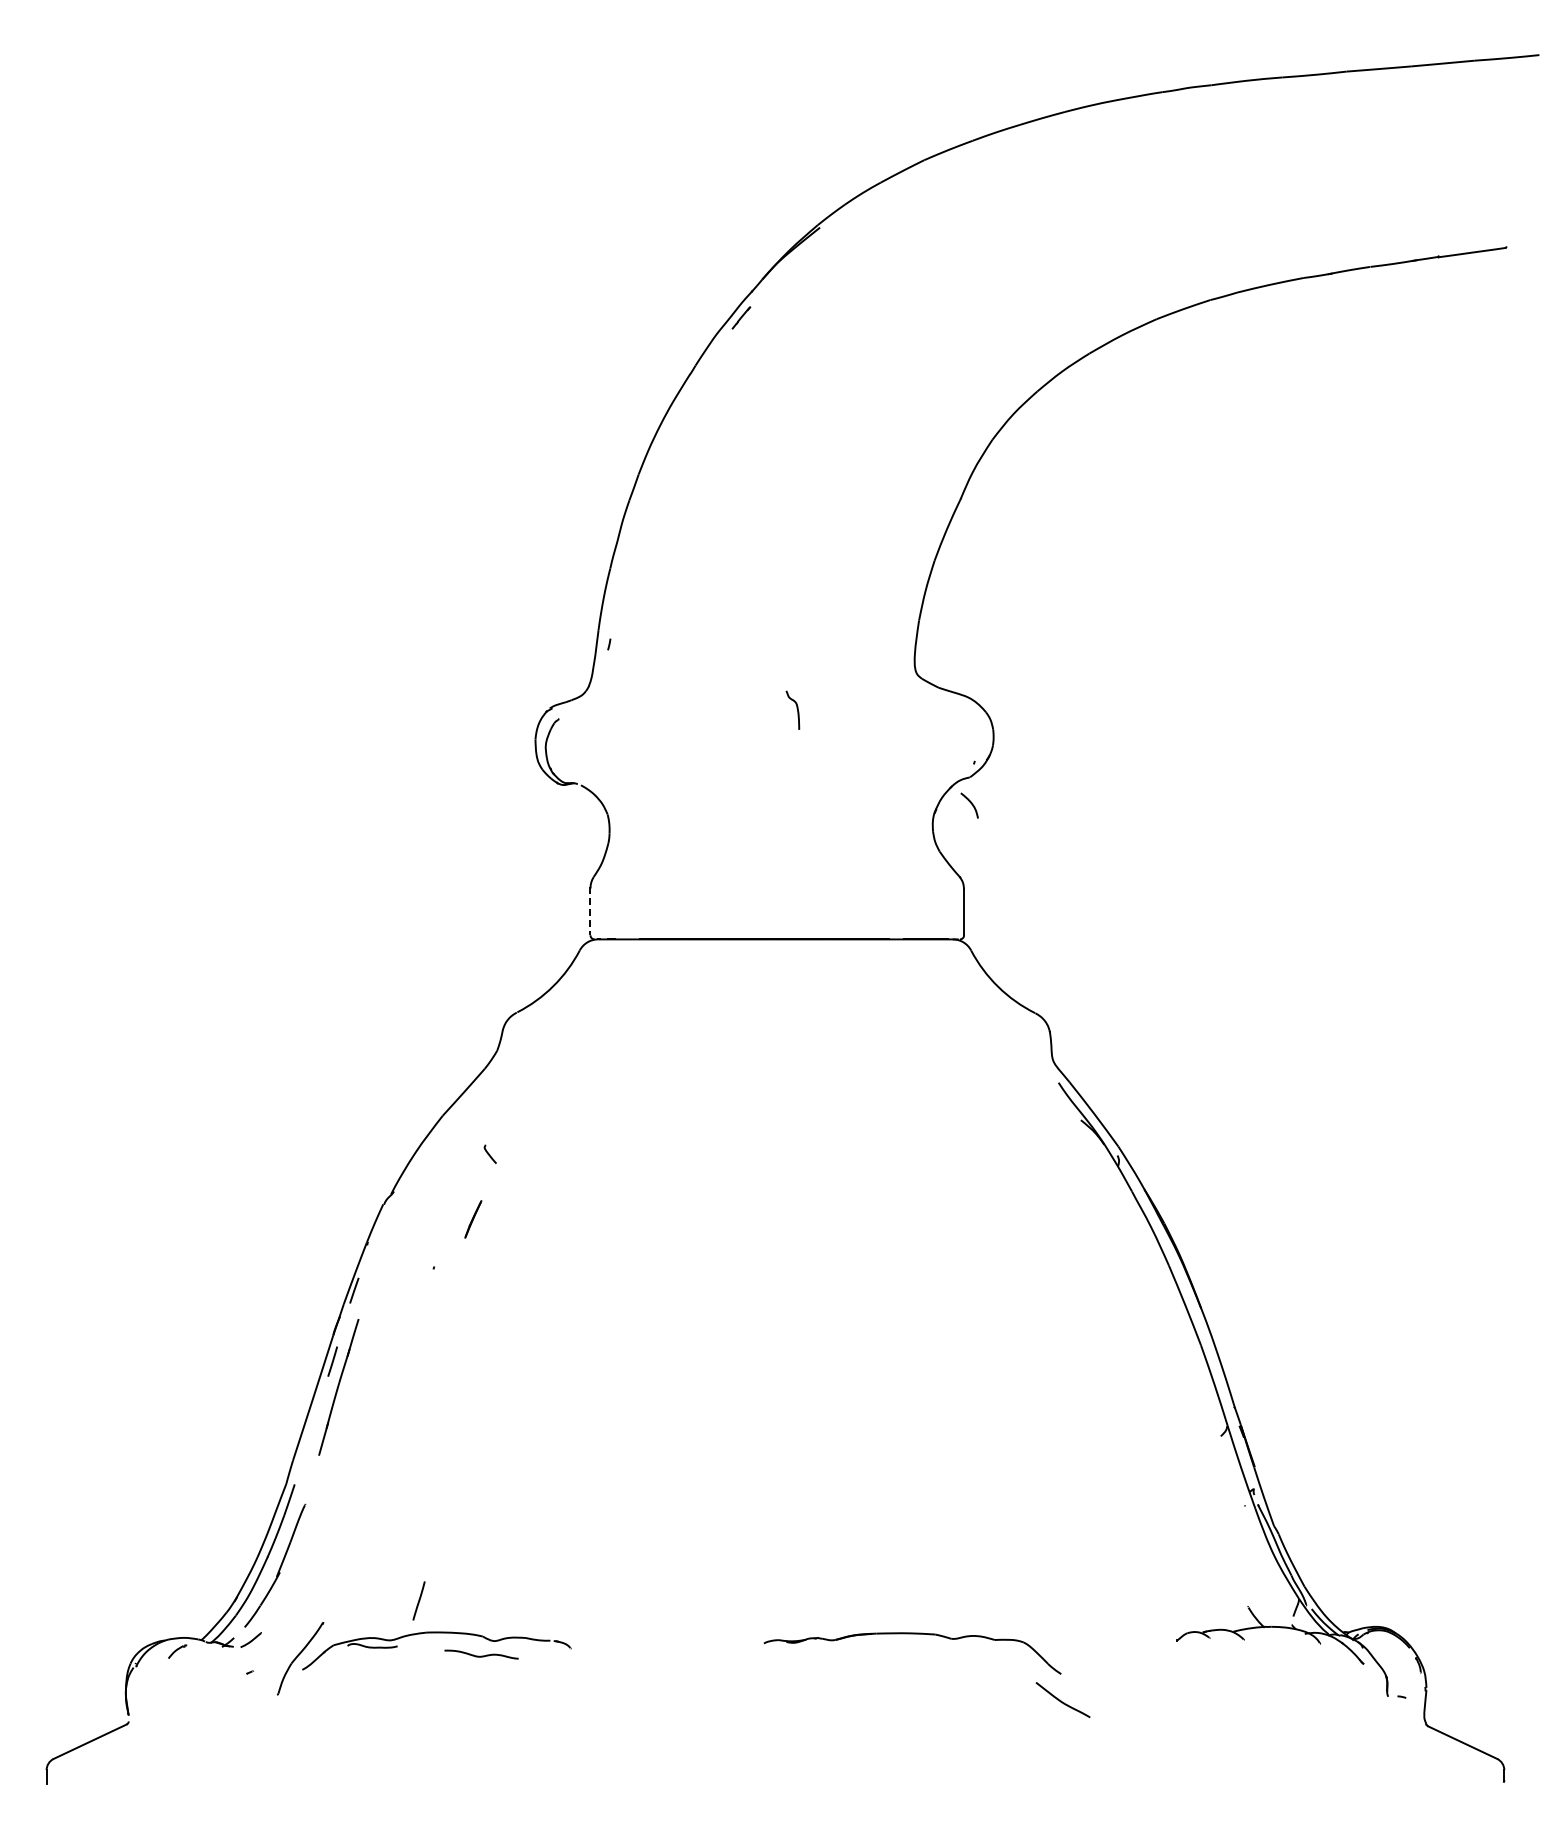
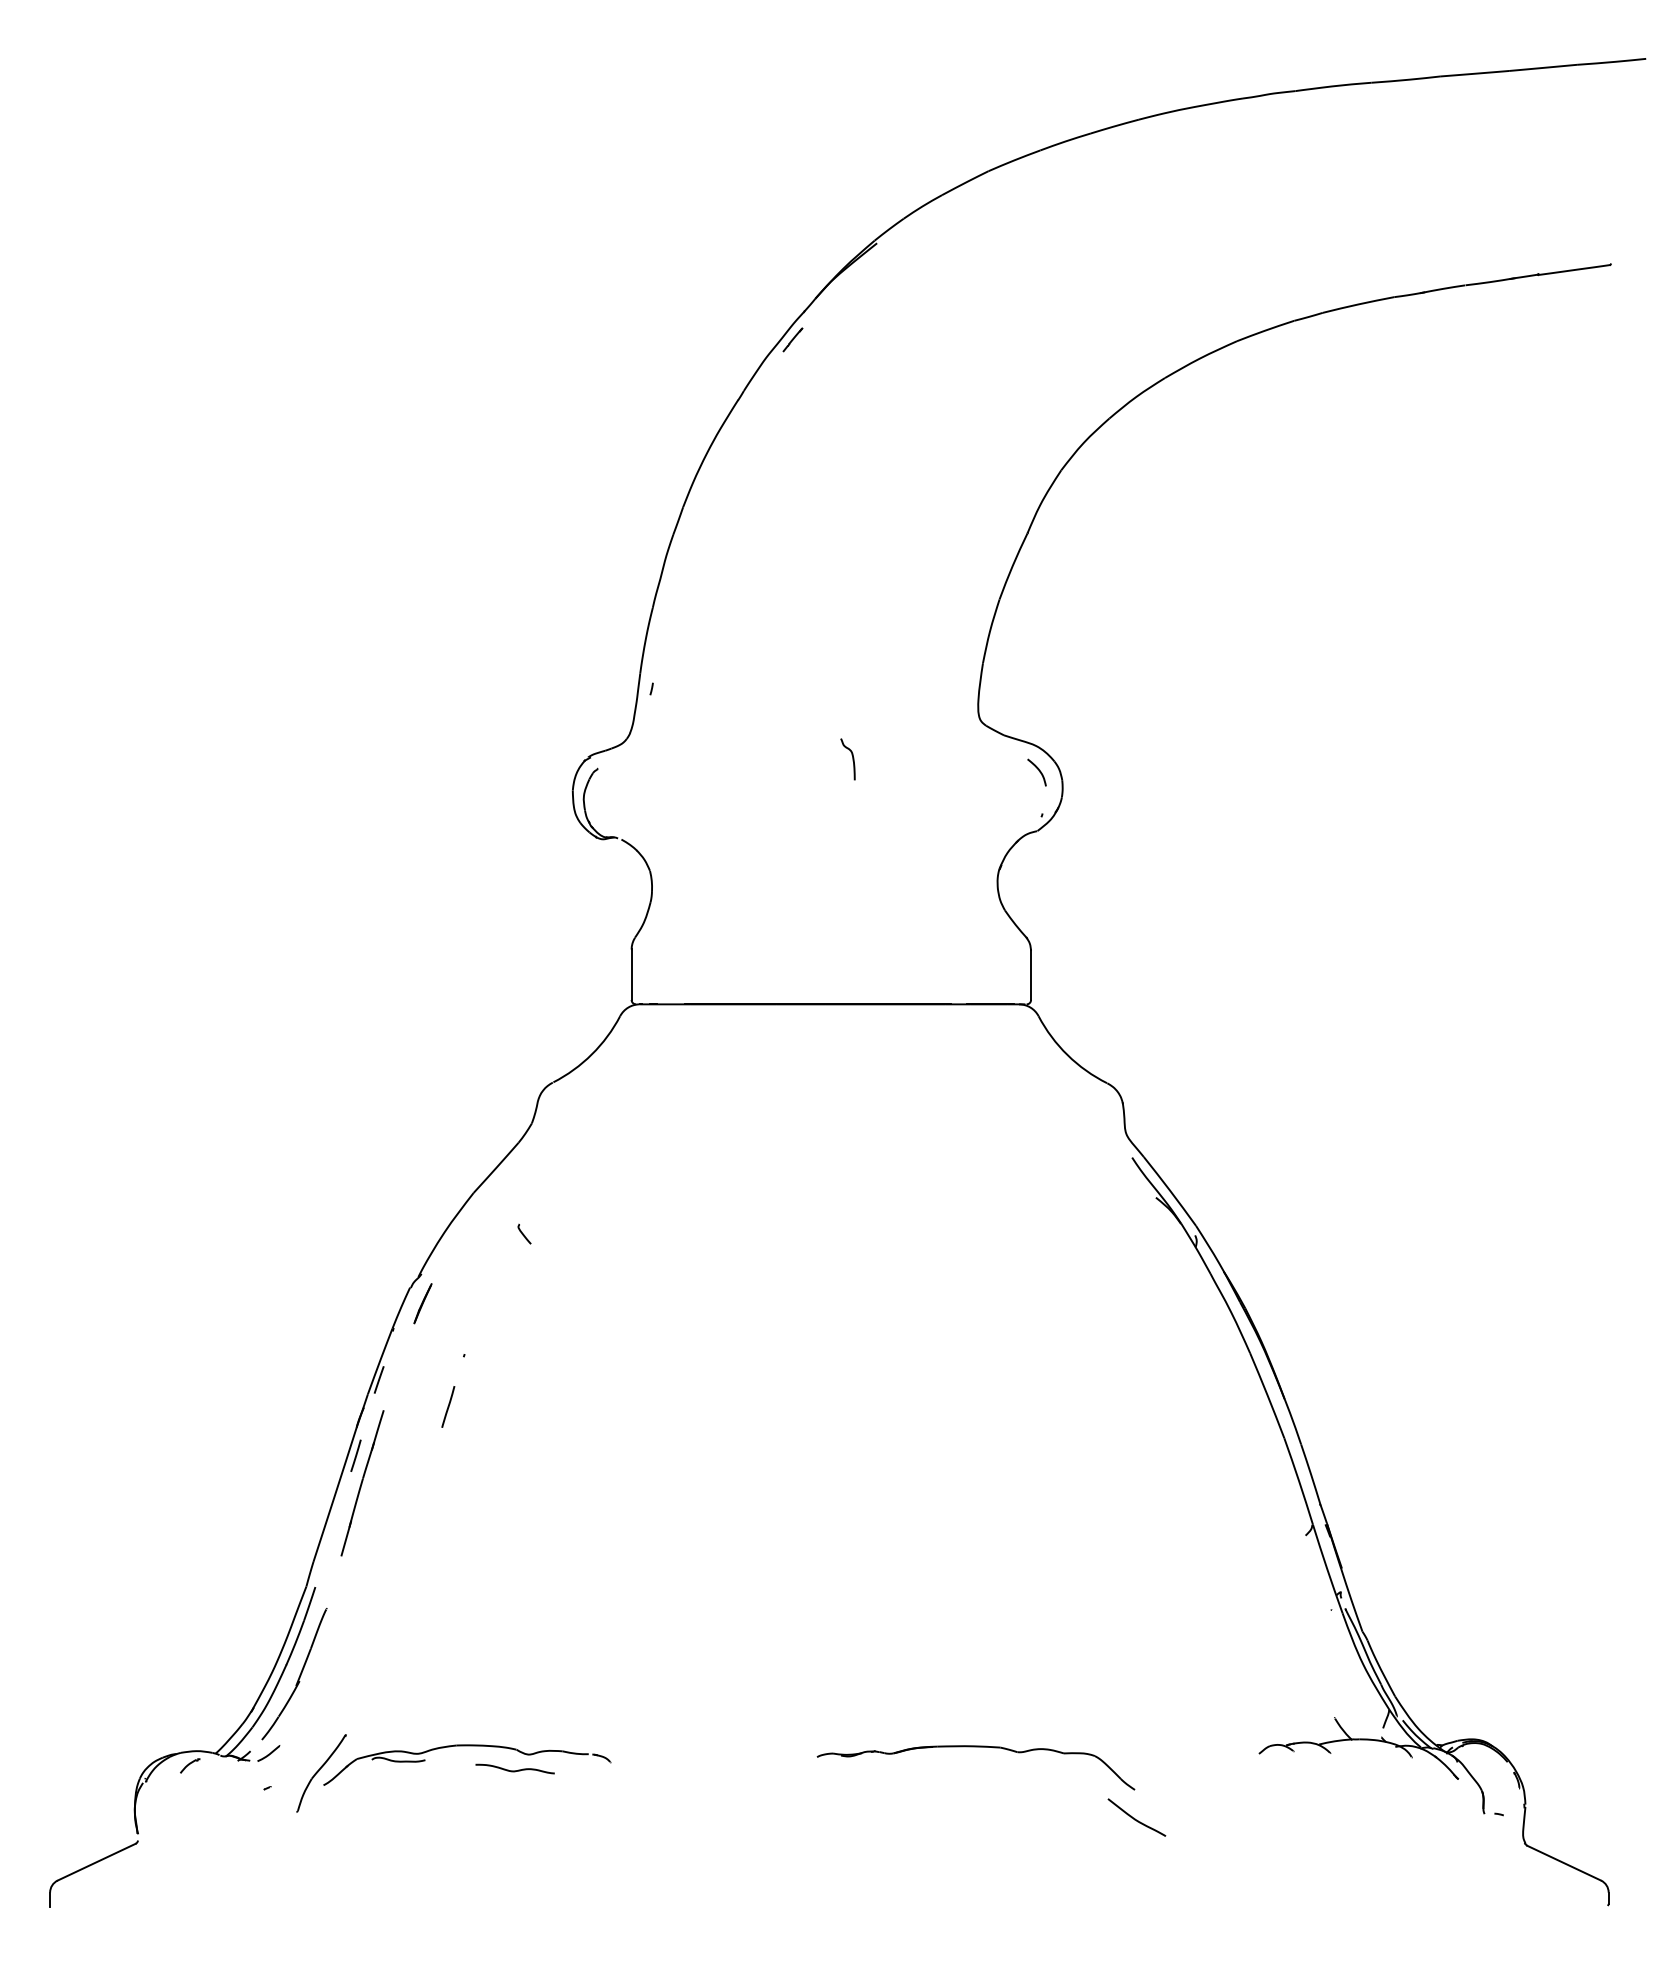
curve: (970, 803) -> (1037, 770), moved
line: (590, 911) -> (631, 974), dashed -> solid
line: (473, 1219) -> (423, 1303), moved
line: (418, 1600) -> (447, 1406), moved

